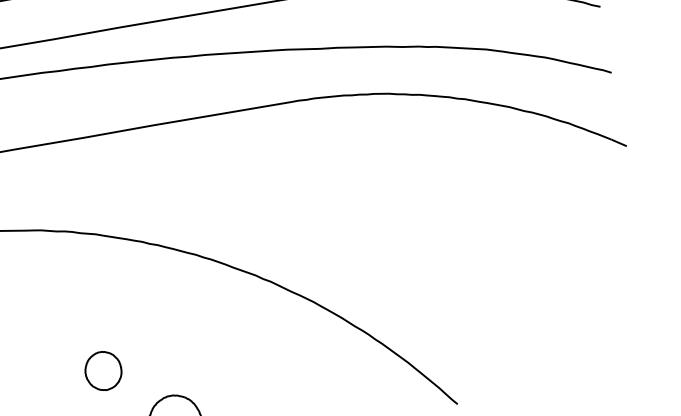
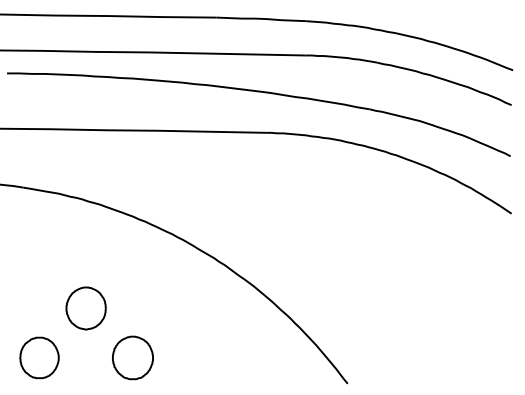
part: (102, 371) -> (85, 308), size x1.43

